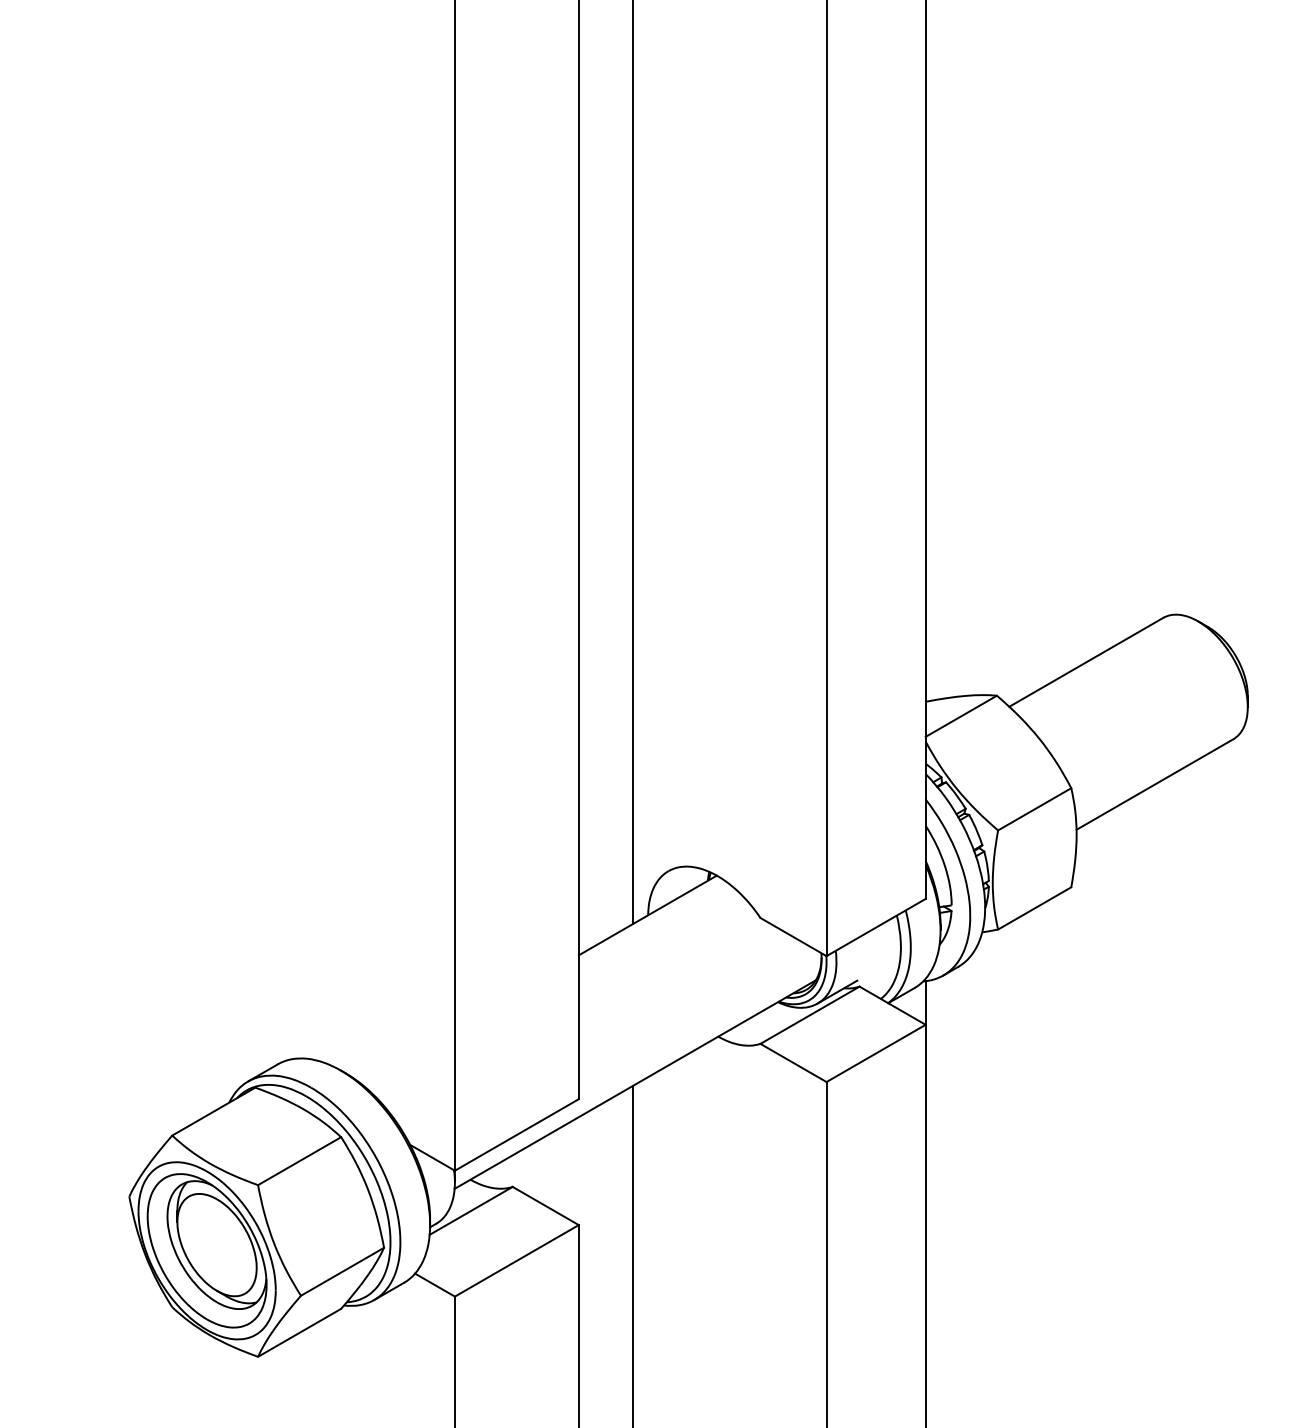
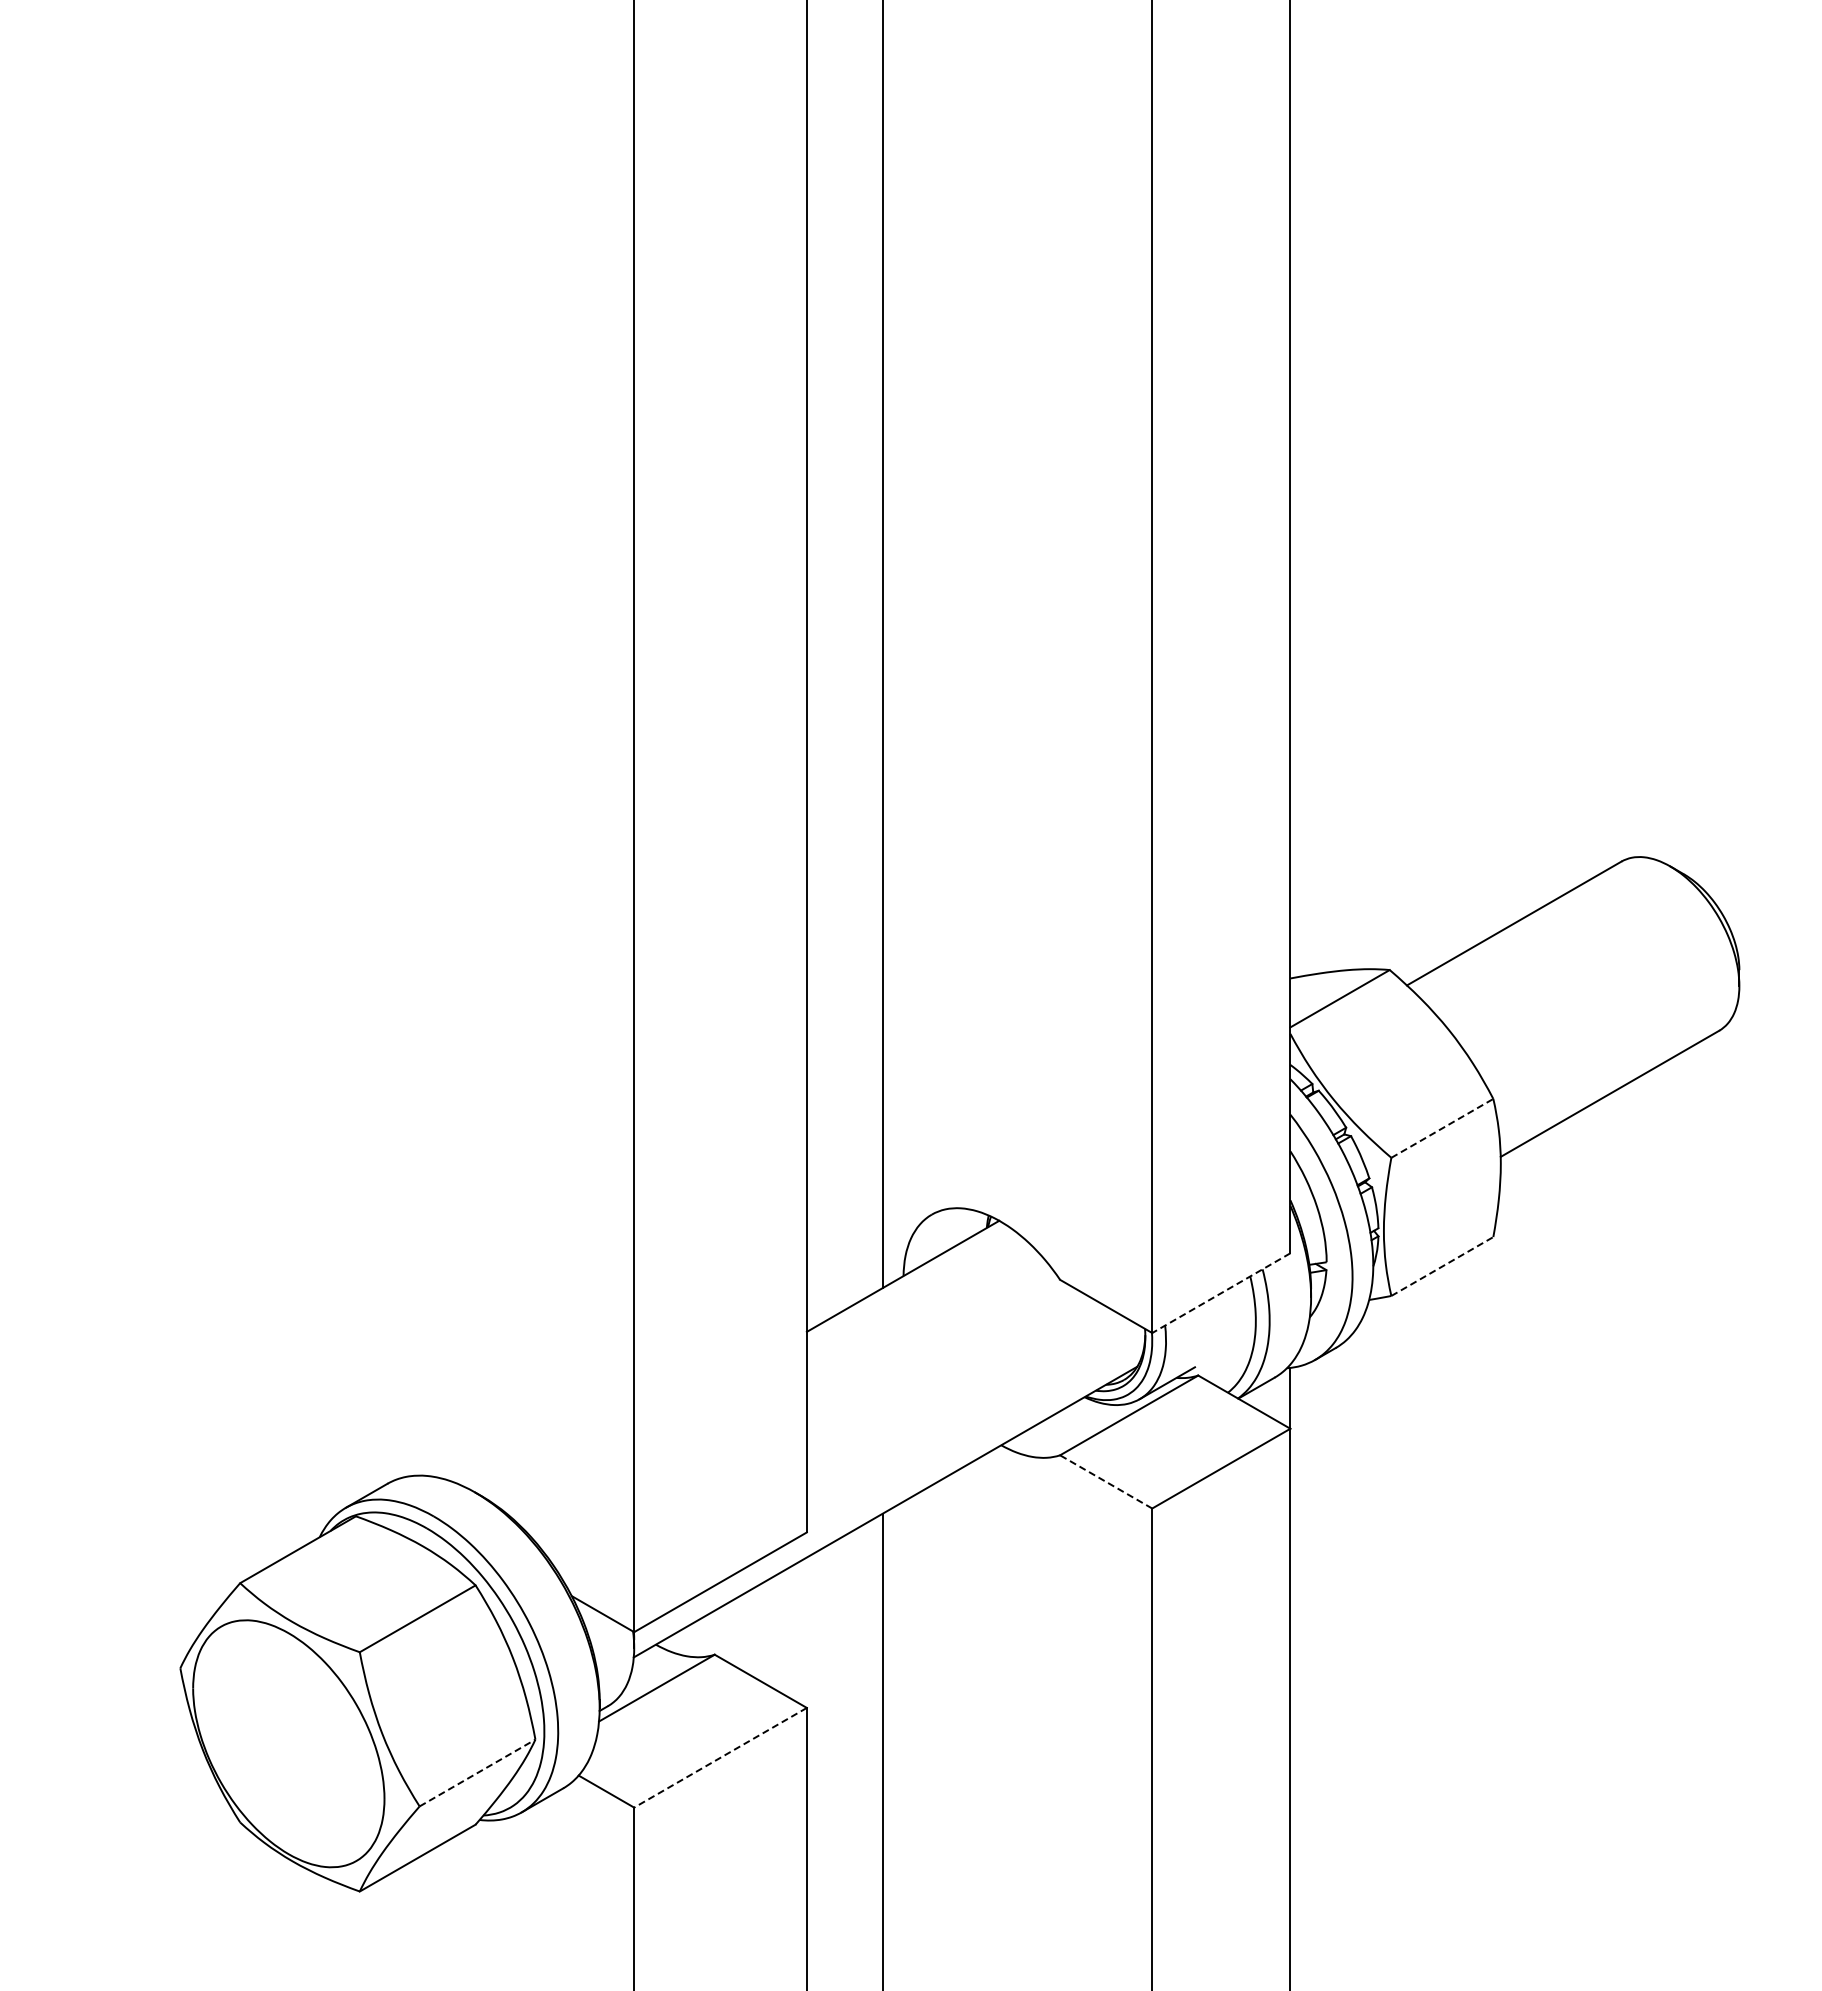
line: (1034, 809) -> (1442, 1128), solid -> dashed
line: (1034, 908) -> (1442, 1266), solid -> dashed
line: (876, 927) -> (1221, 1293), solid -> dashed
line: (793, 1062) -> (1105, 1481), solid -> dashed
part: (206, 1250) -> (288, 1743), removed
line: (516, 1260) -> (720, 1757), solid -> dashed
line: (342, 1272) -> (477, 1773), solid -> dashed

